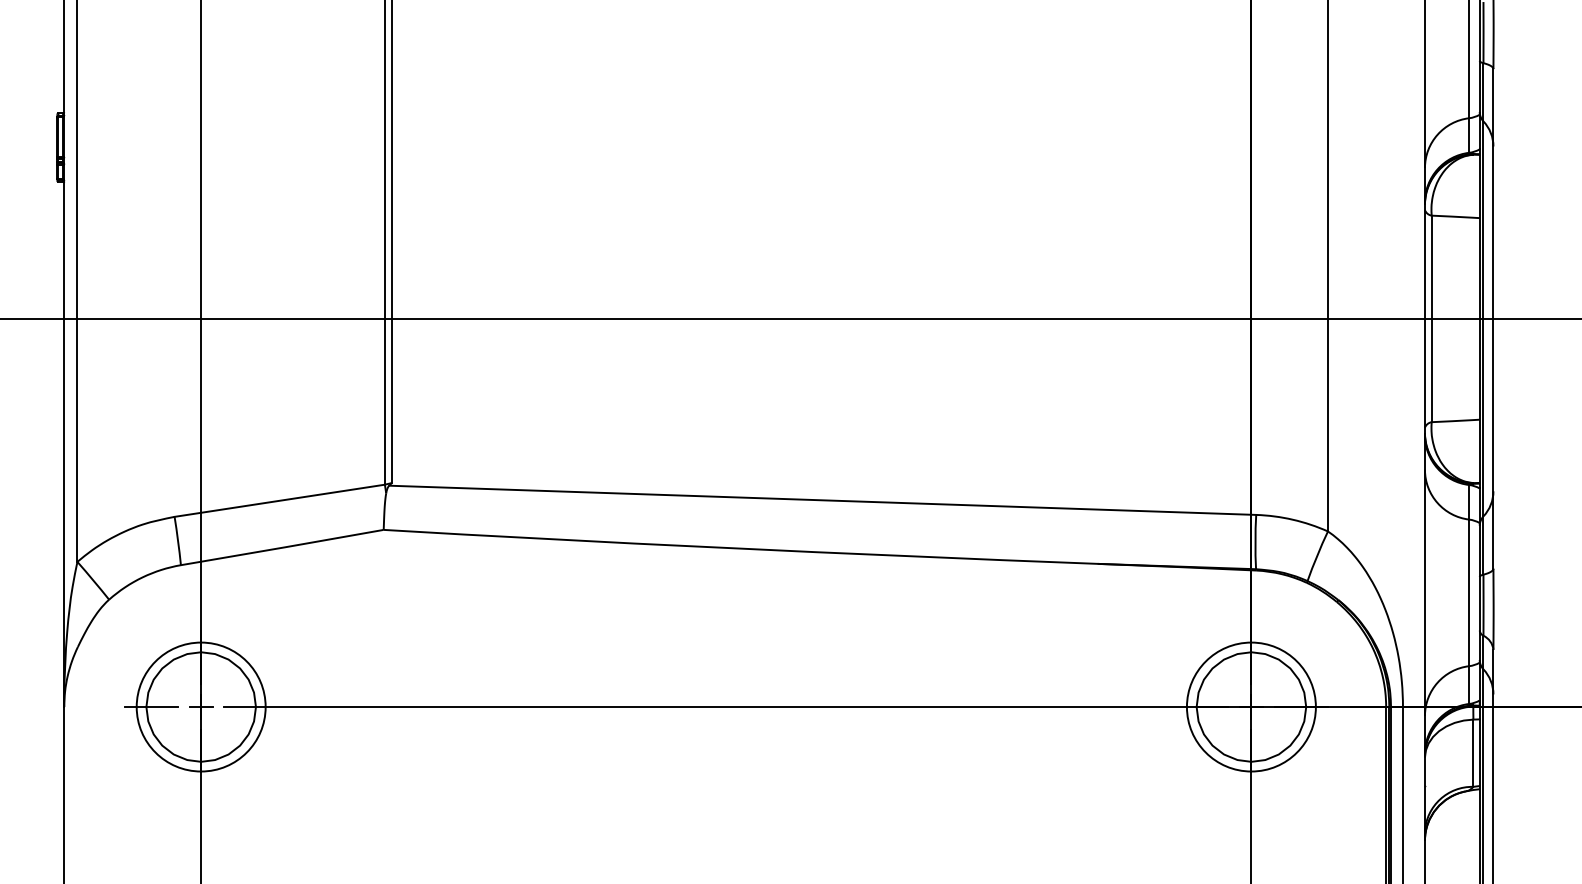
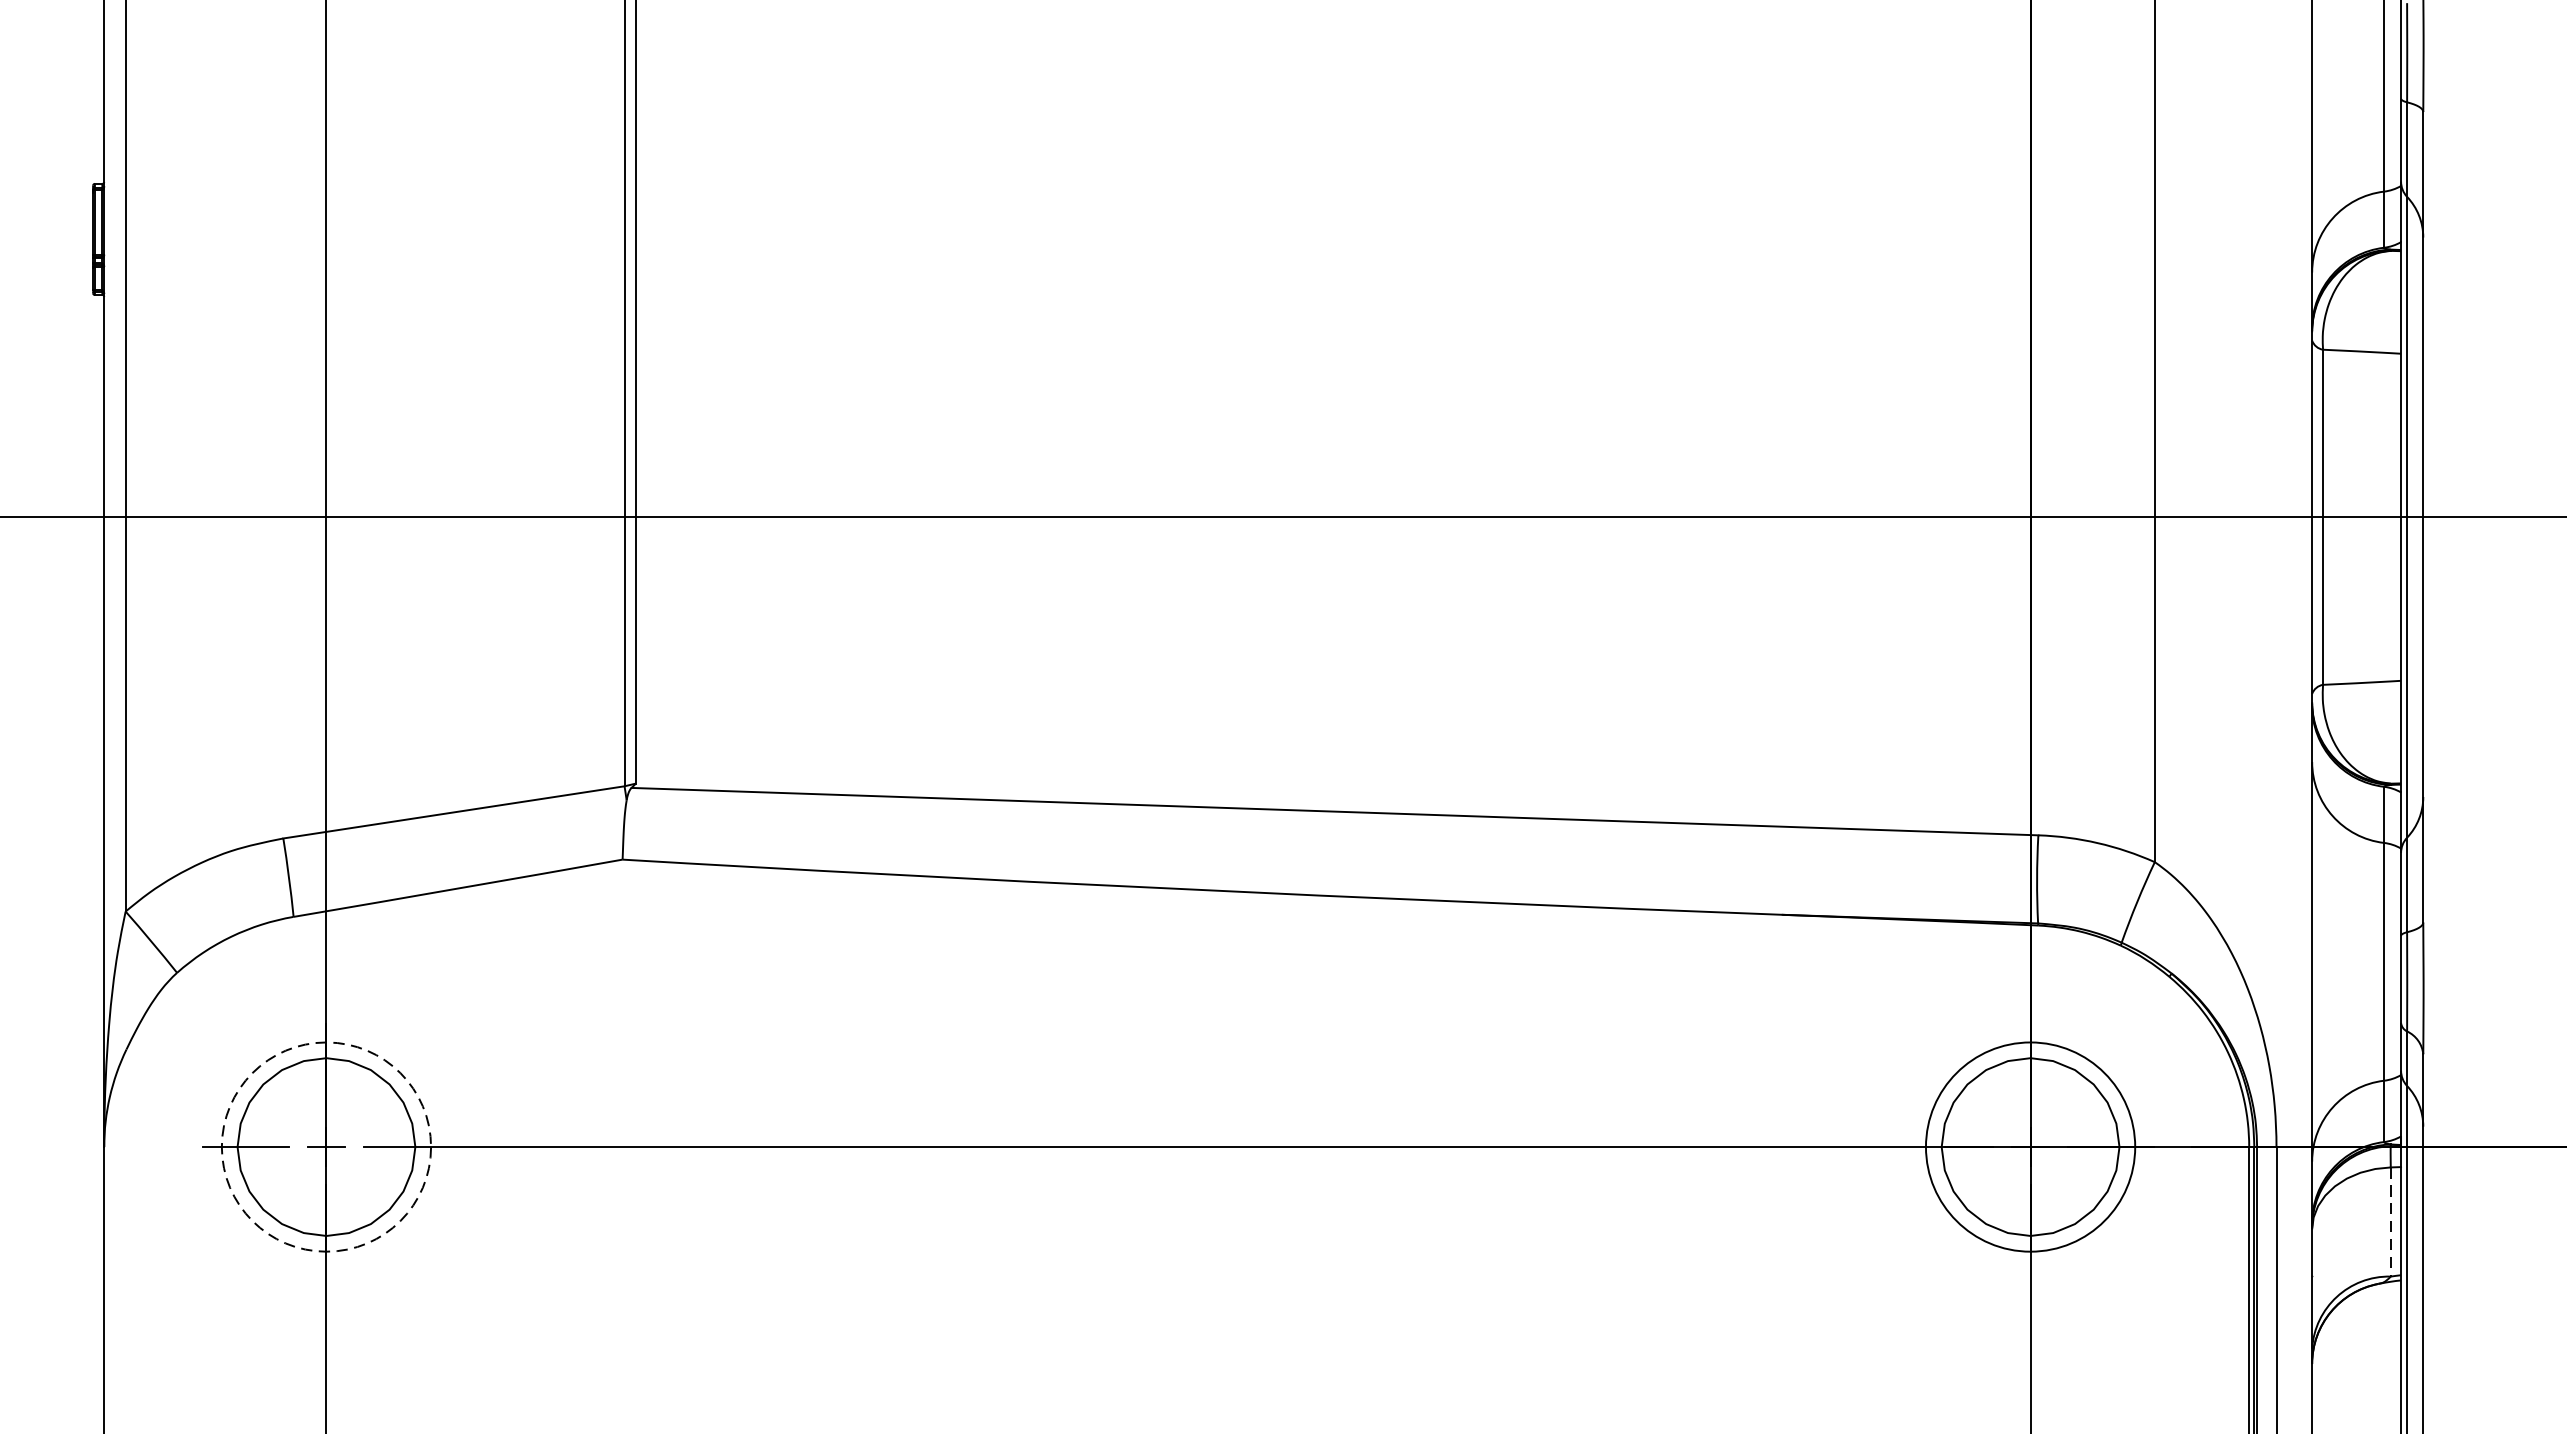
circle: (200, 706) -> (325, 1146), solid -> dashed
line: (1473, 753) -> (2390, 1222), solid -> dashed

